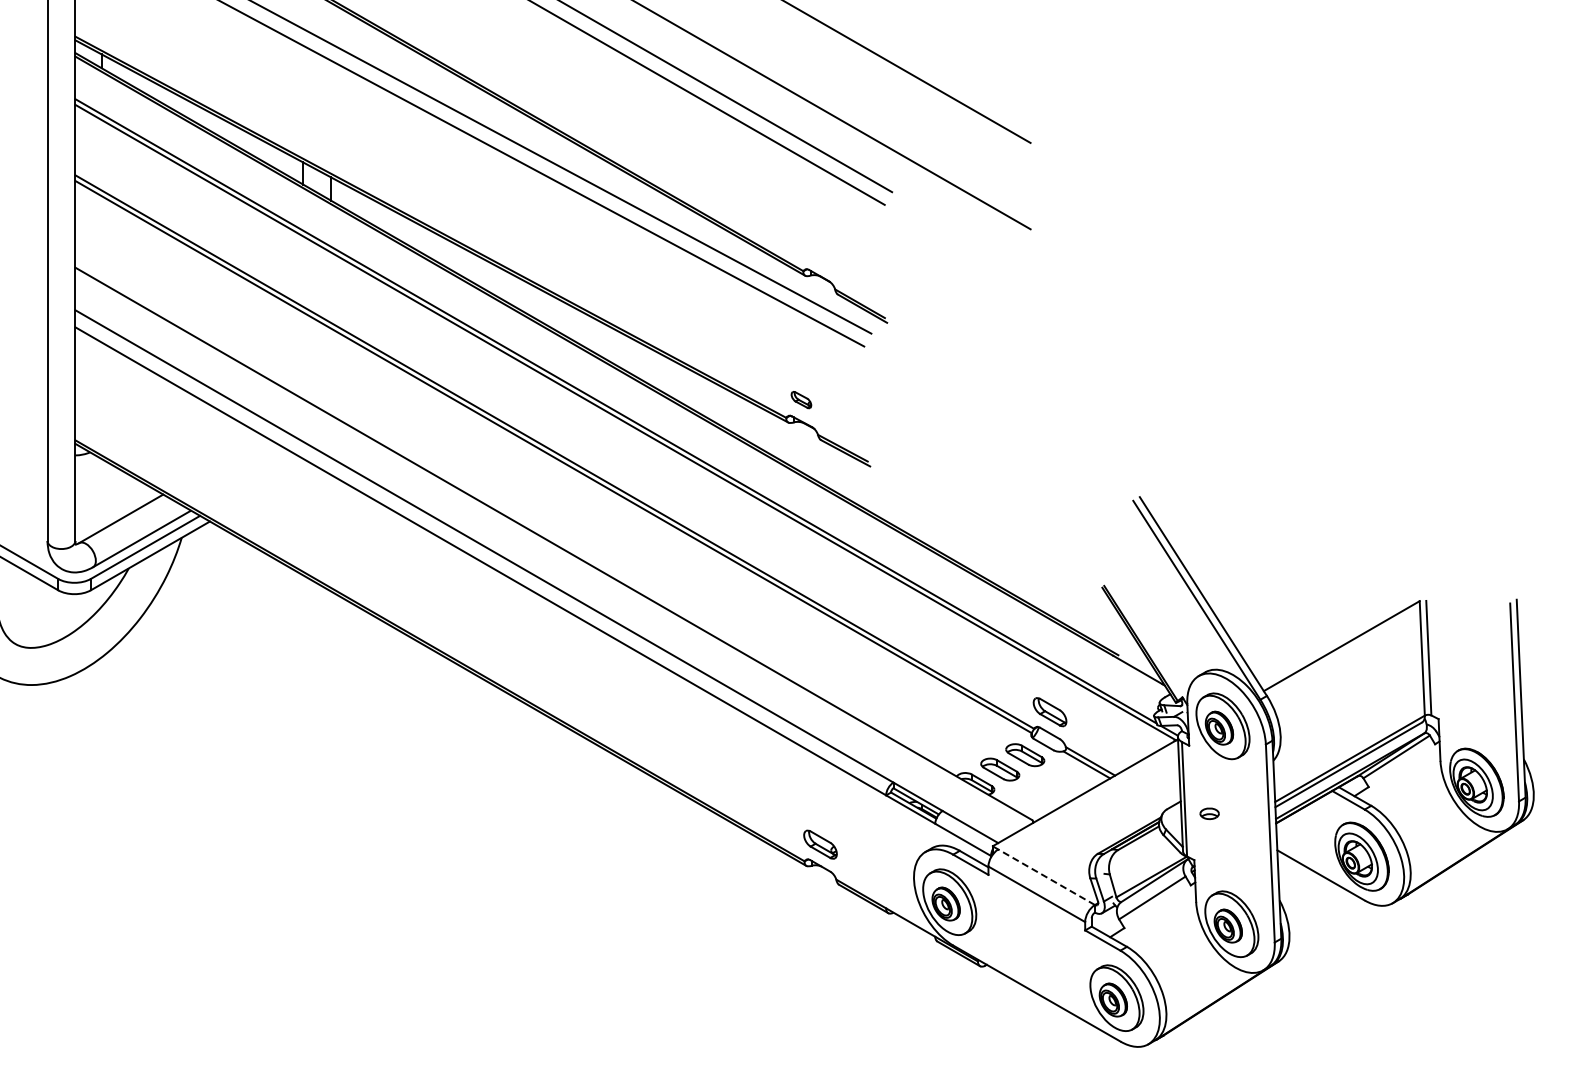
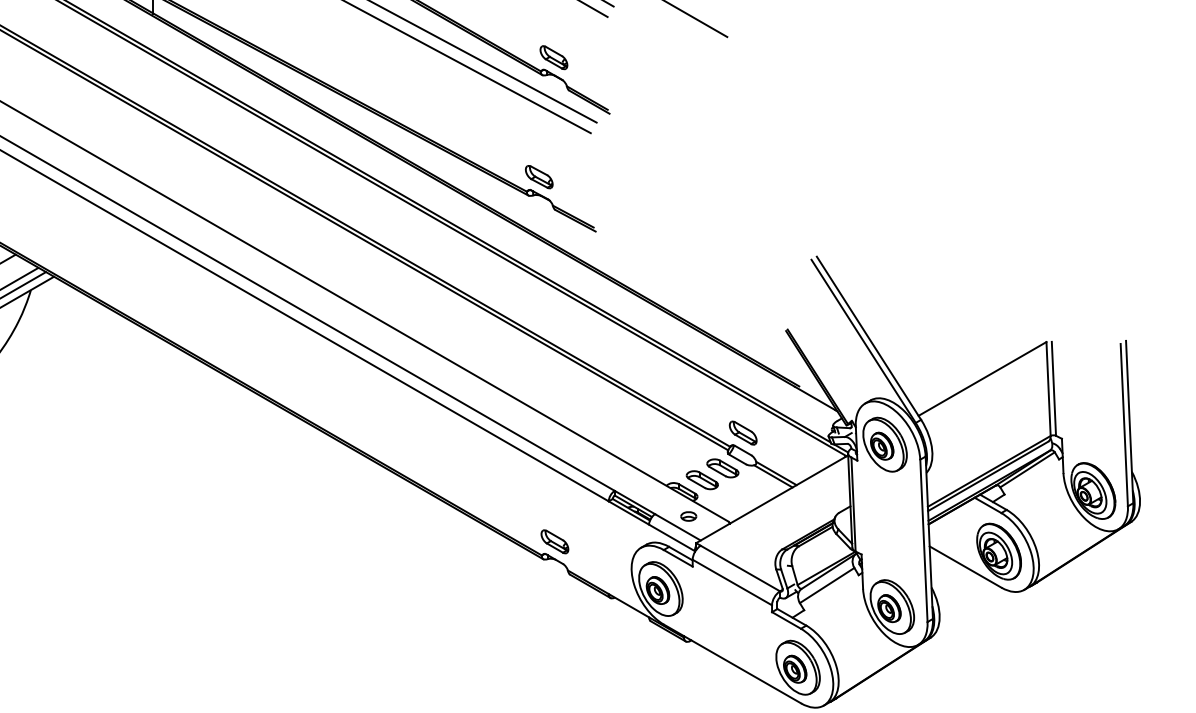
part: (819, 254) -> (554, 57), added
part: (801, 399) -> (539, 176), size x1.67
part: (1209, 813) -> (688, 516), moved
line: (1046, 877) -> (740, 568), dashed -> solid

